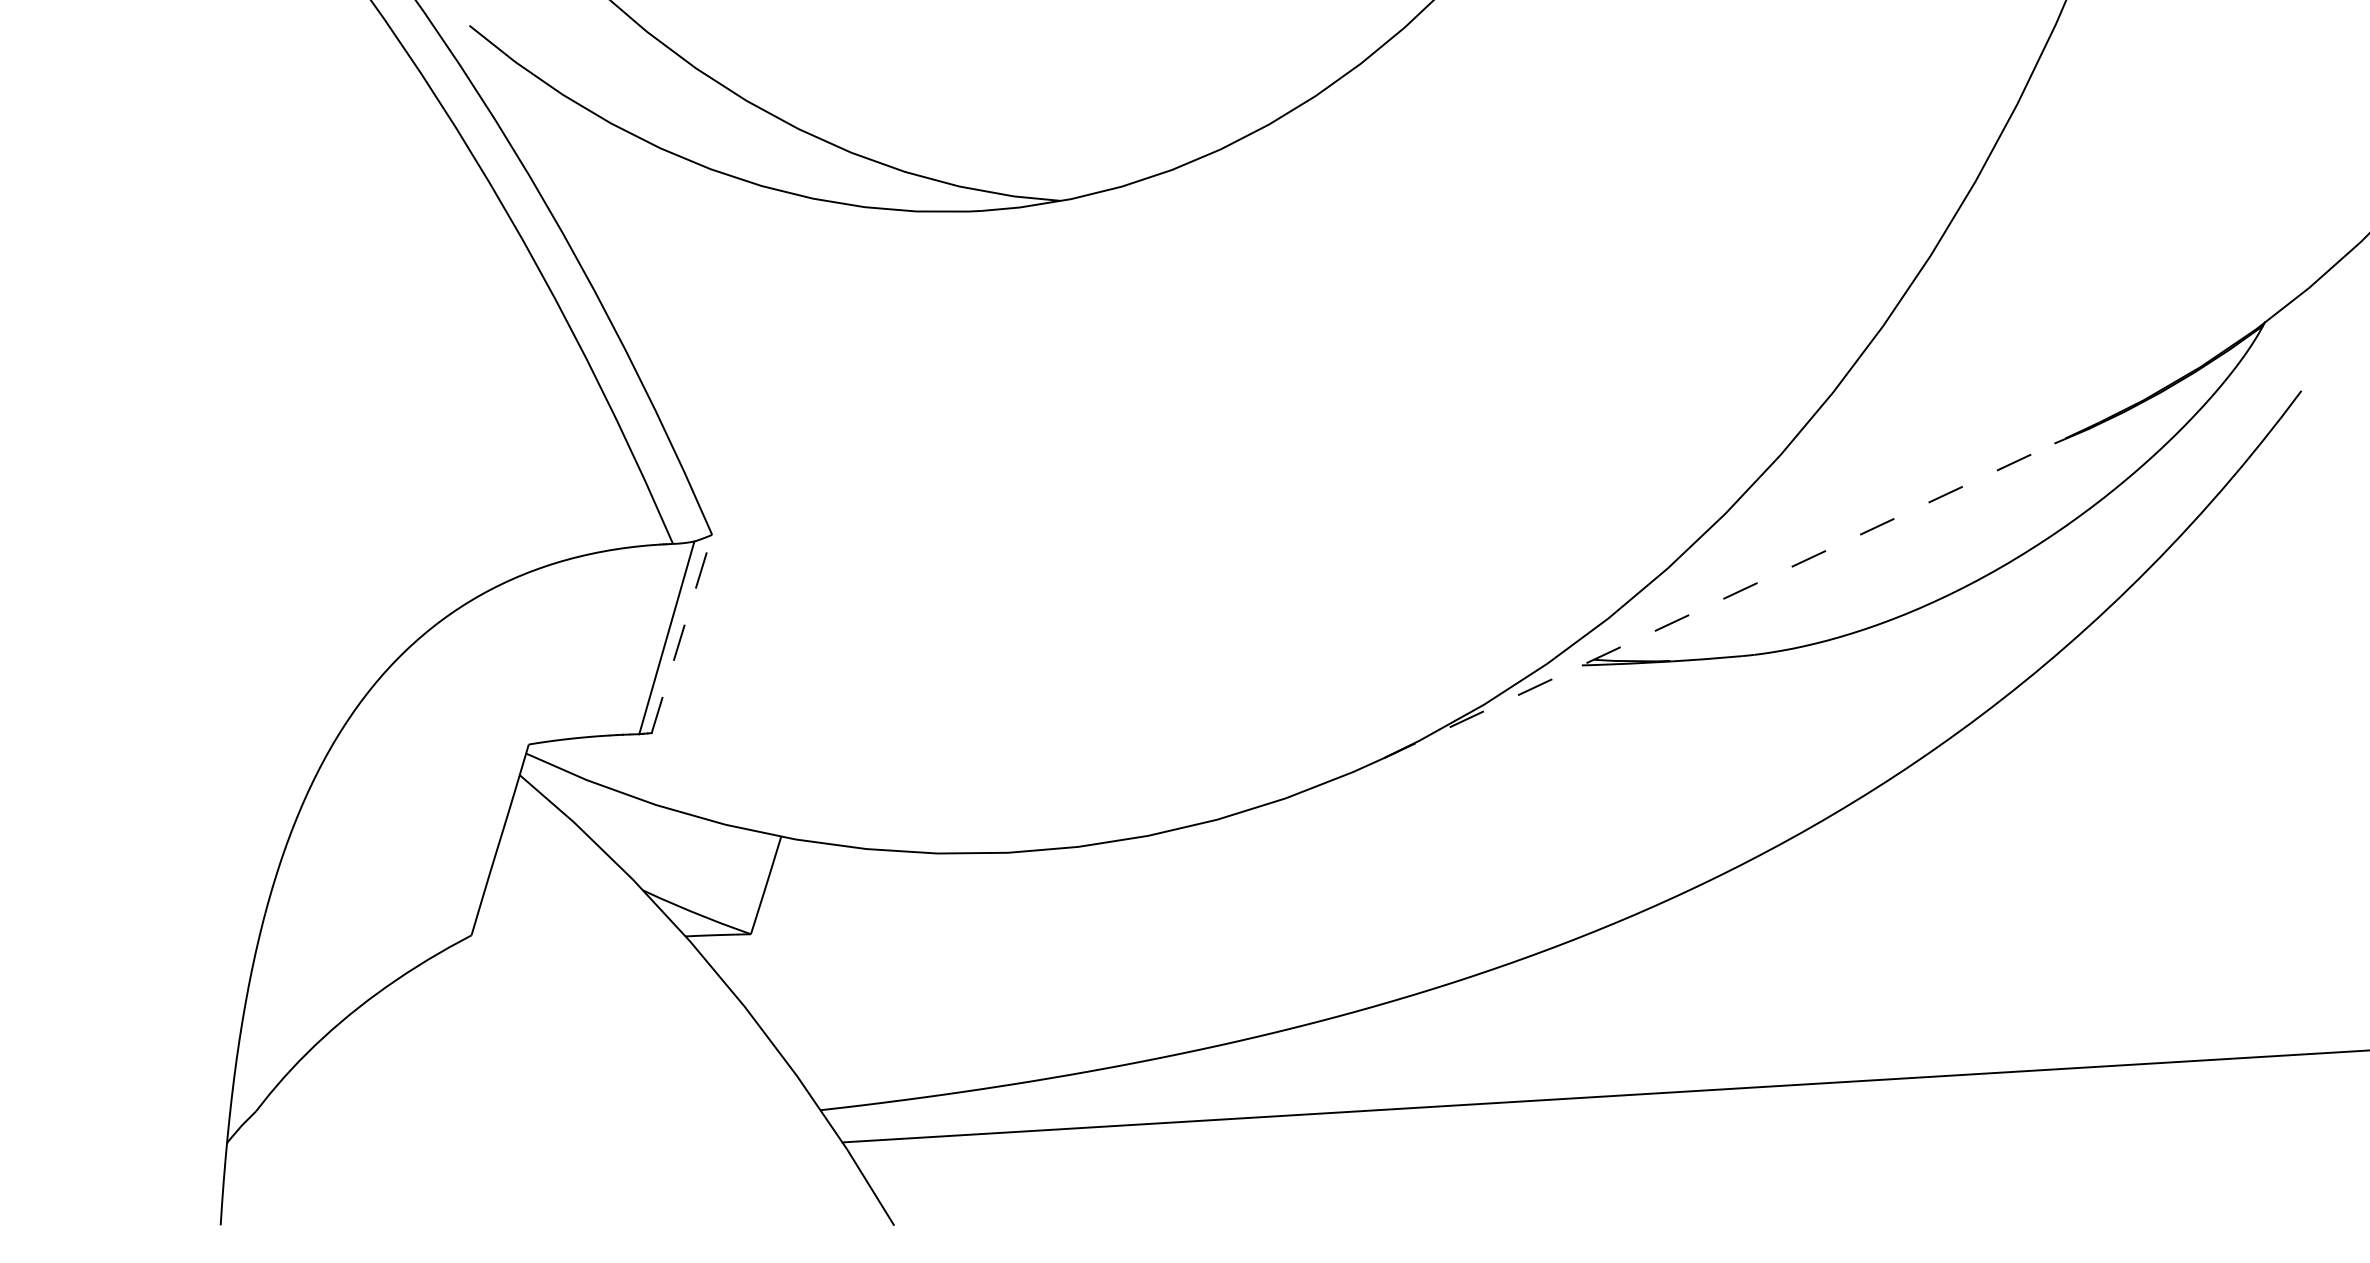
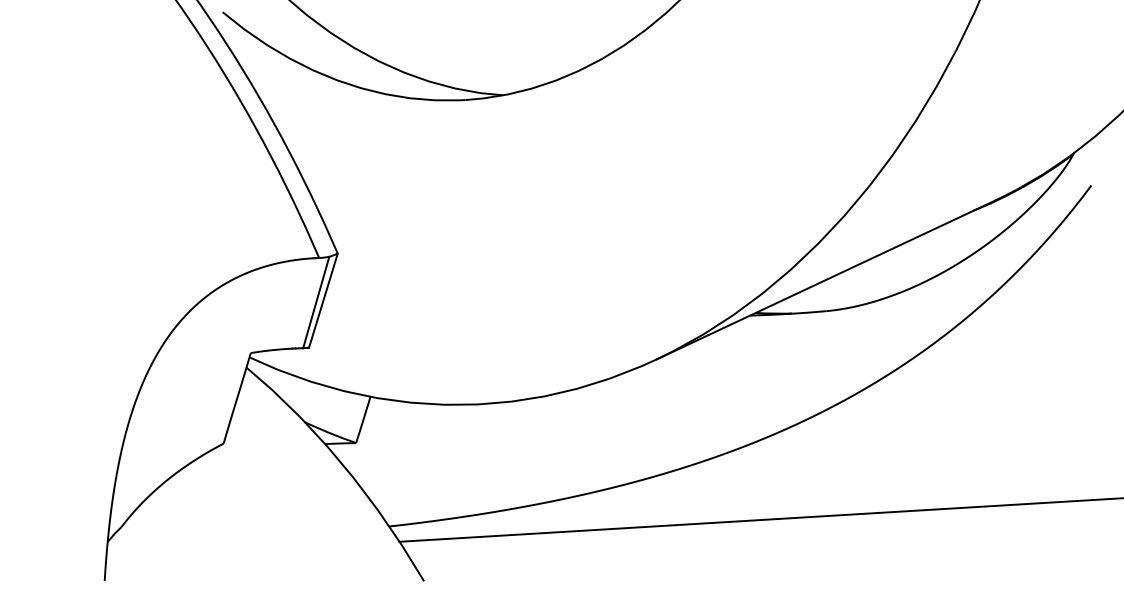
line: (1740, 591) -> (825, 280), dashed -> solid
line: (682, 633) -> (323, 300), dashed -> solid

